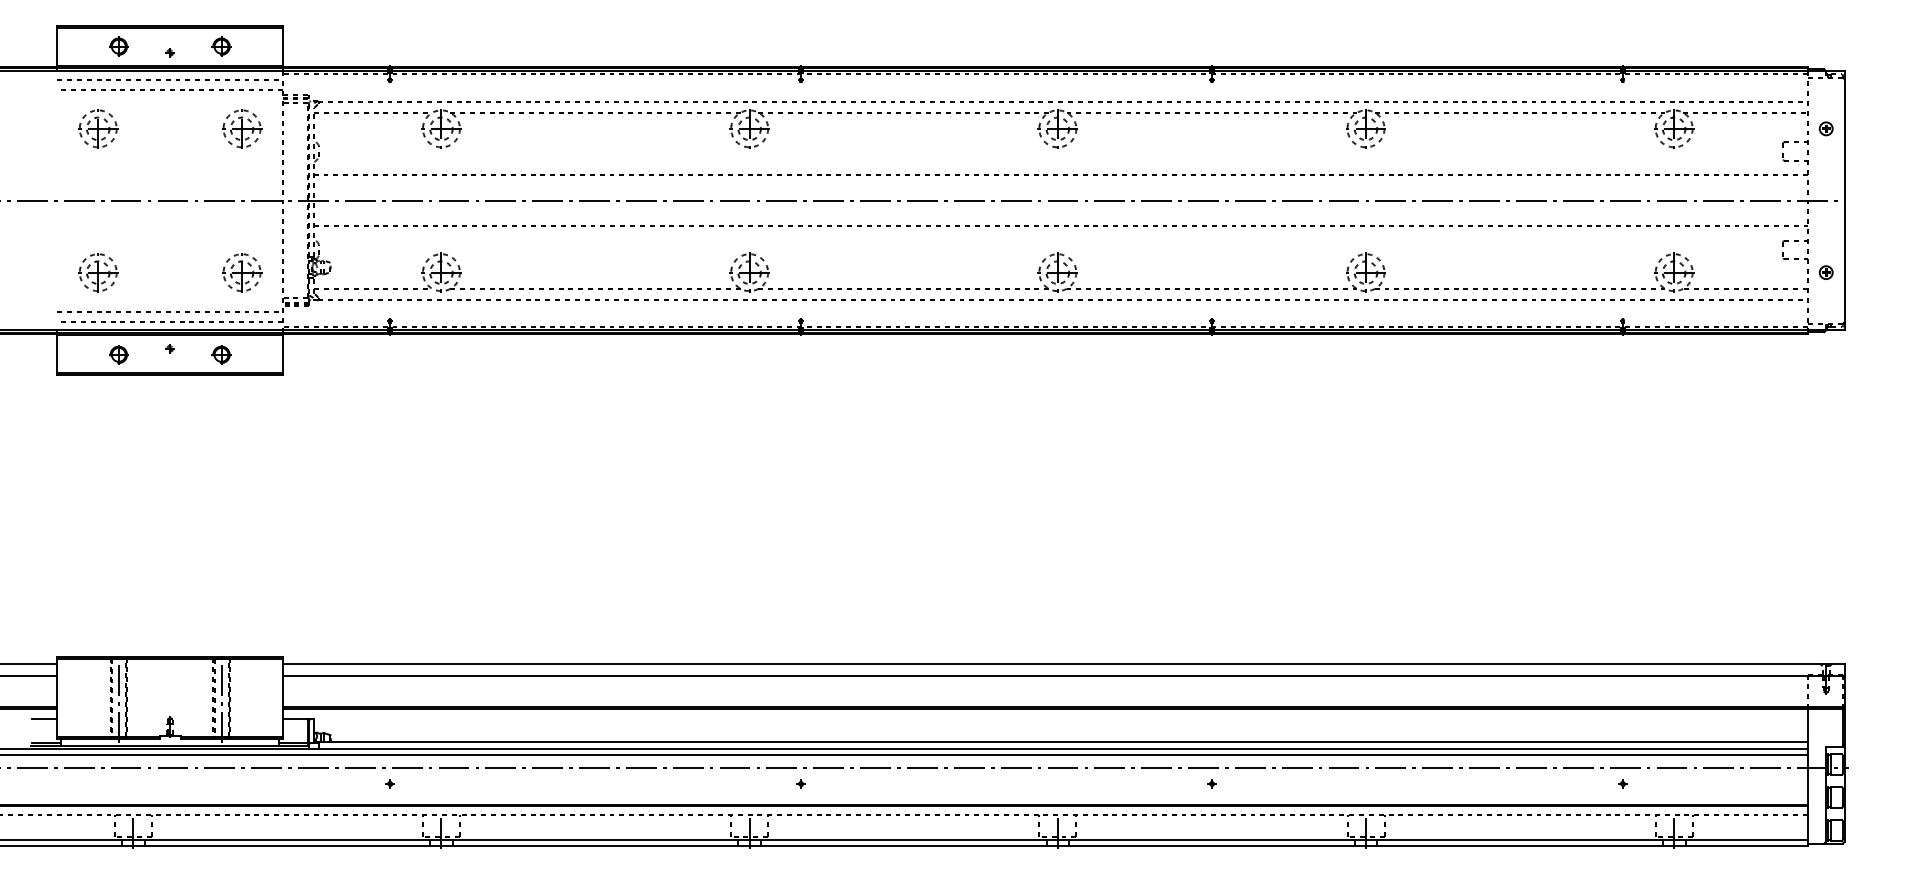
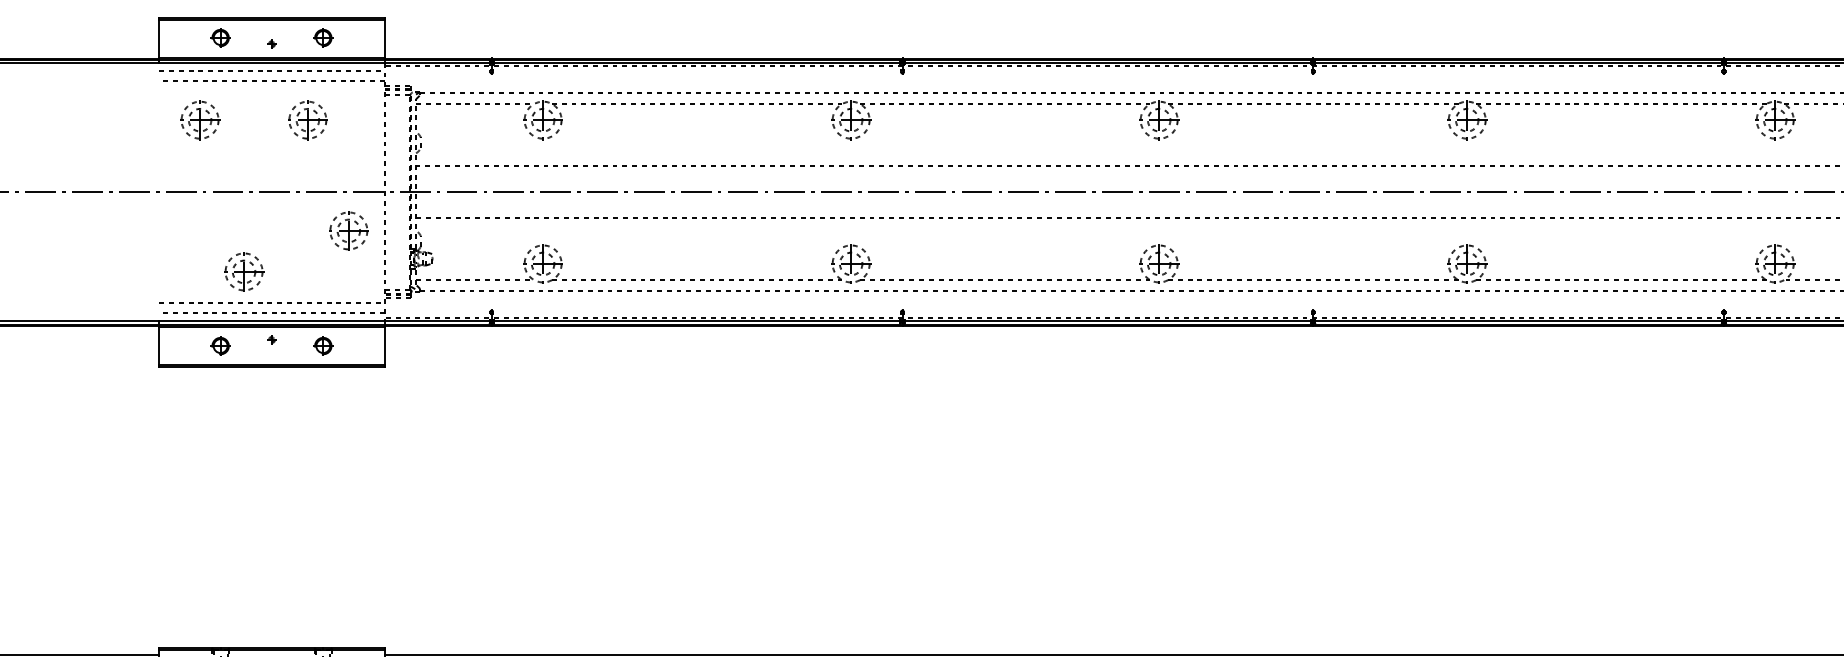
part: (242, 128) -> (308, 119), moved
part: (98, 272) -> (244, 271), moved
part: (242, 272) -> (349, 230), moved

